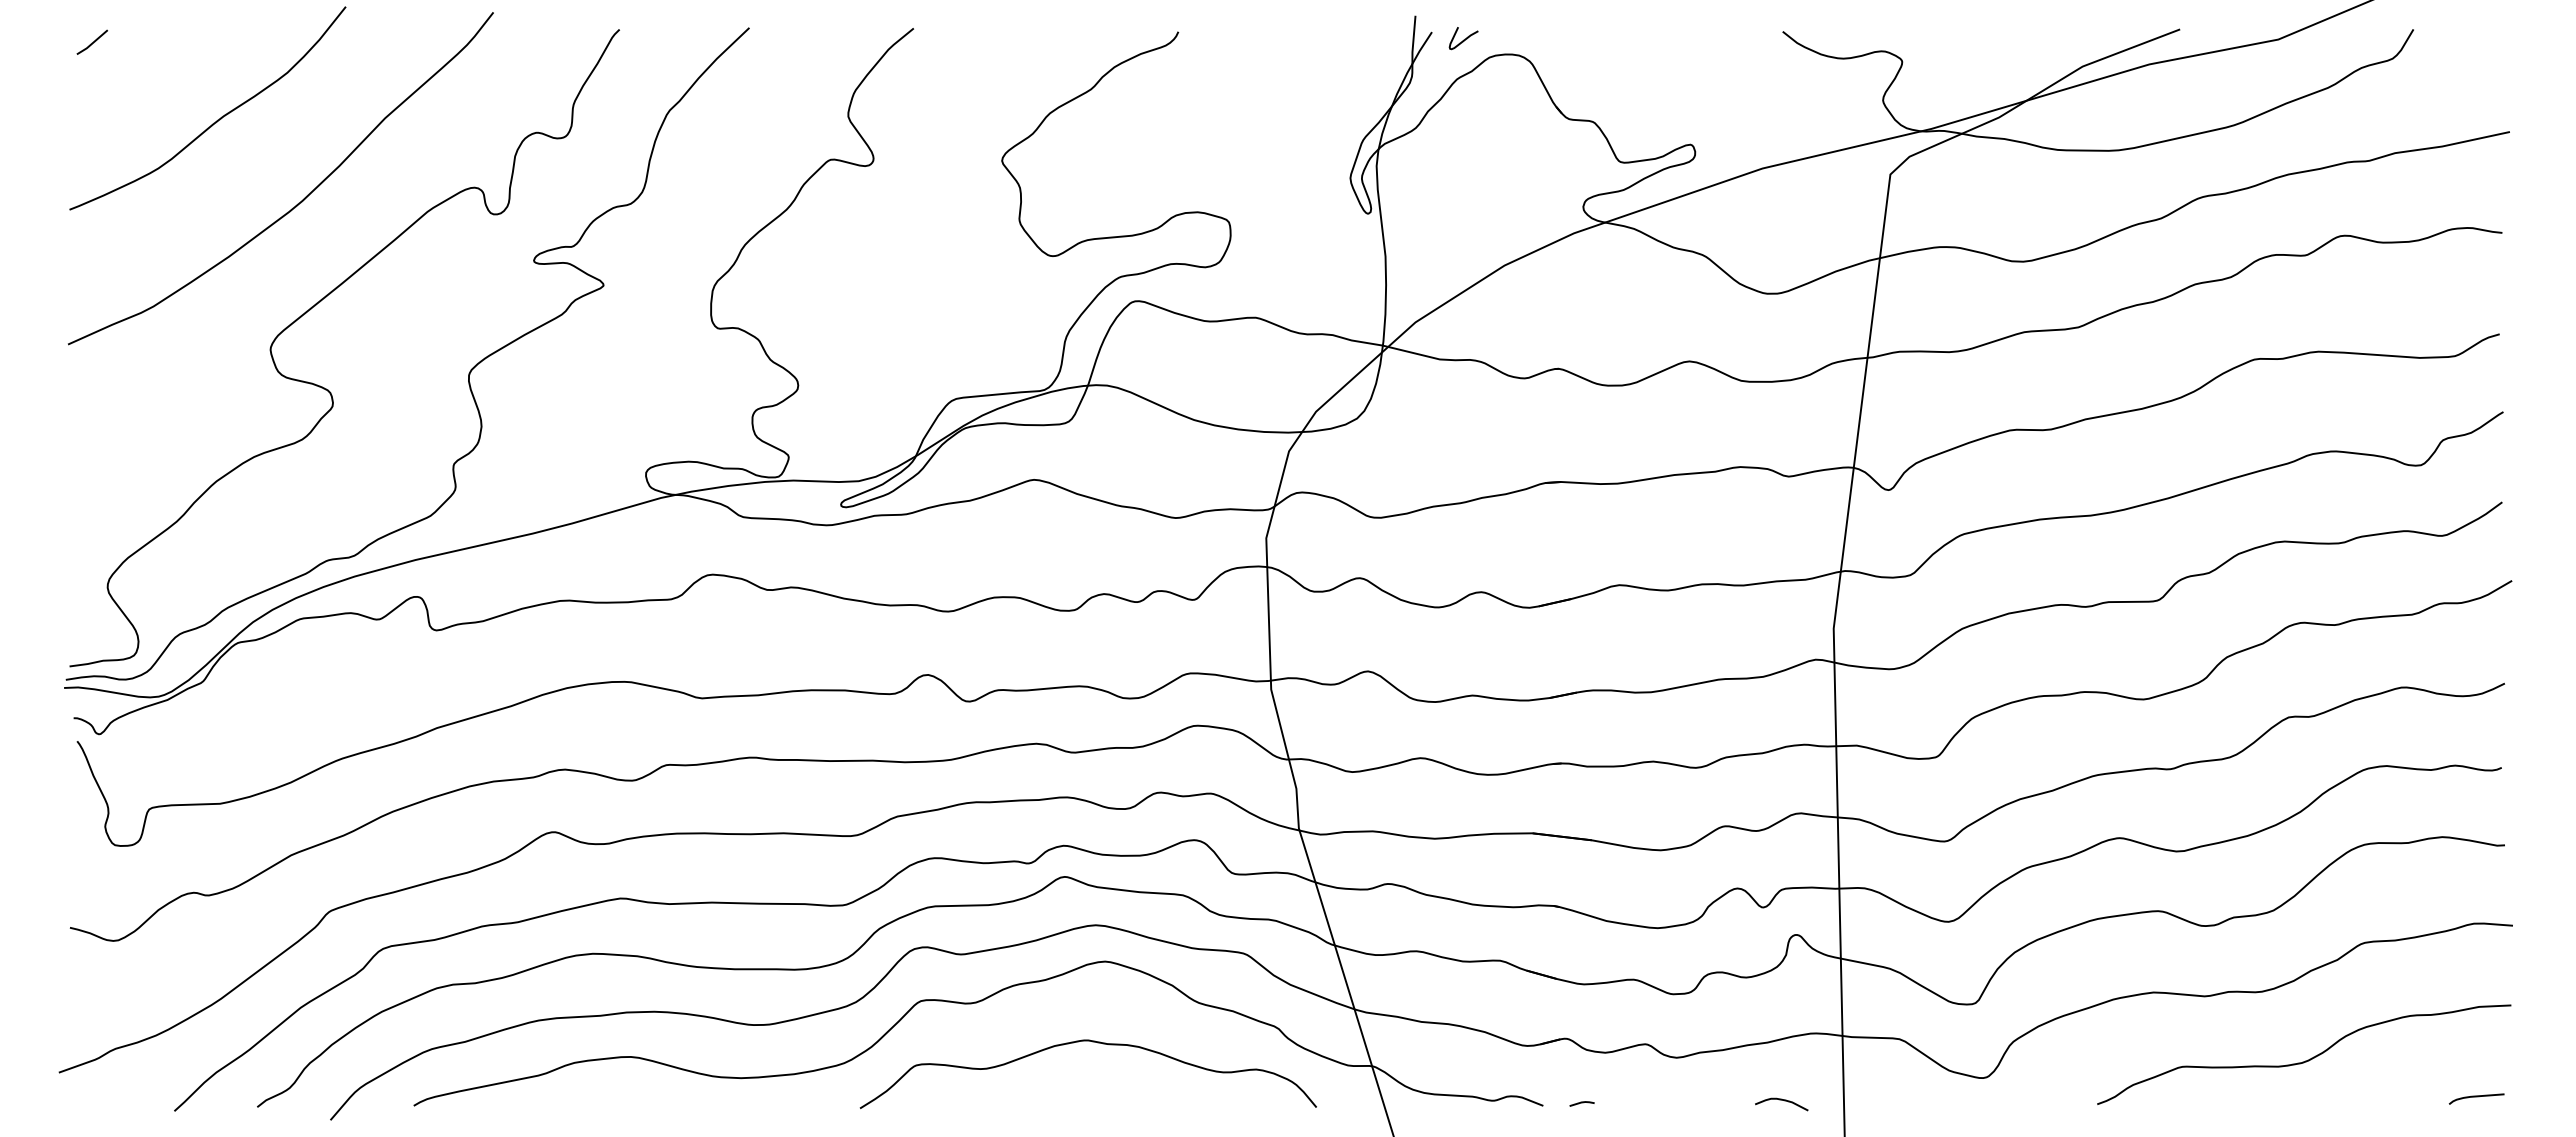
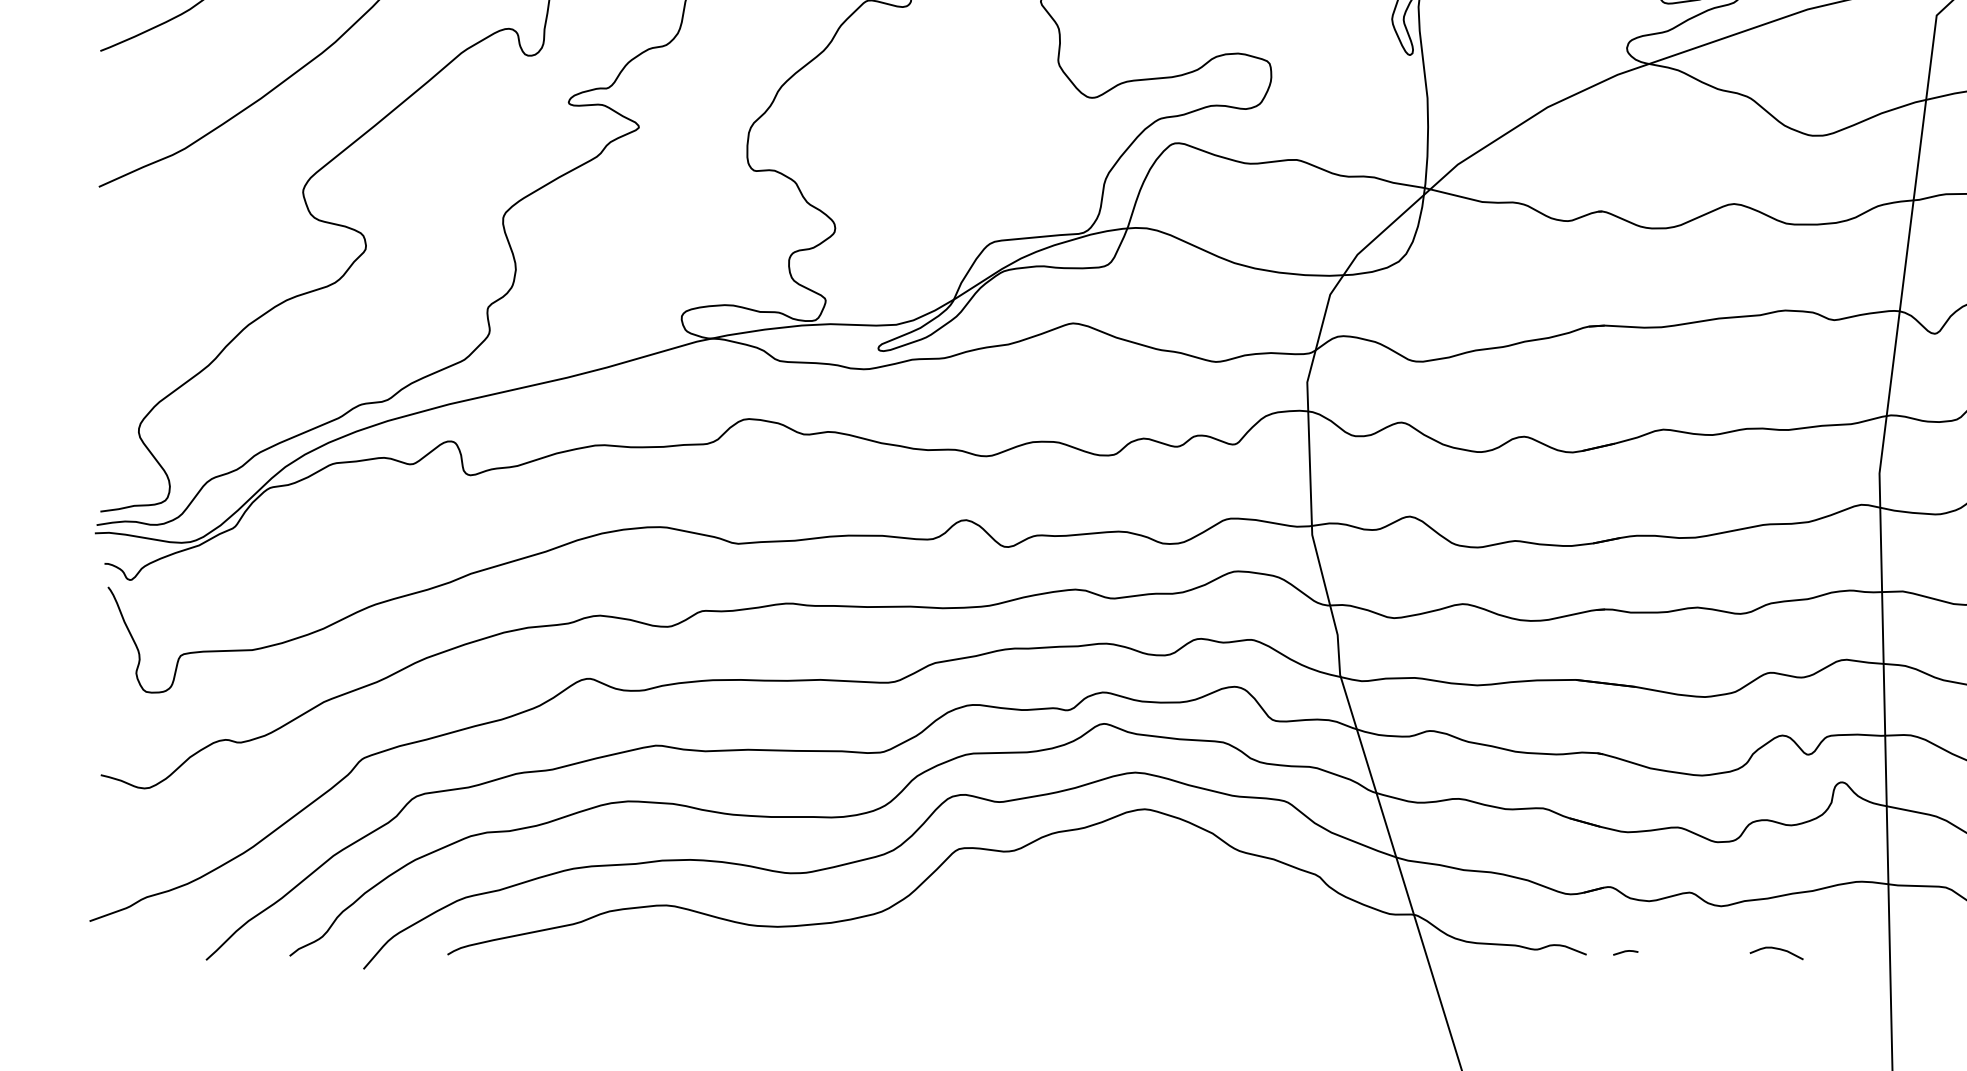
curve: (1092, 1042) -> (1132, 890), removed
curve: (1781, 1100) -> (1776, 949), moved

